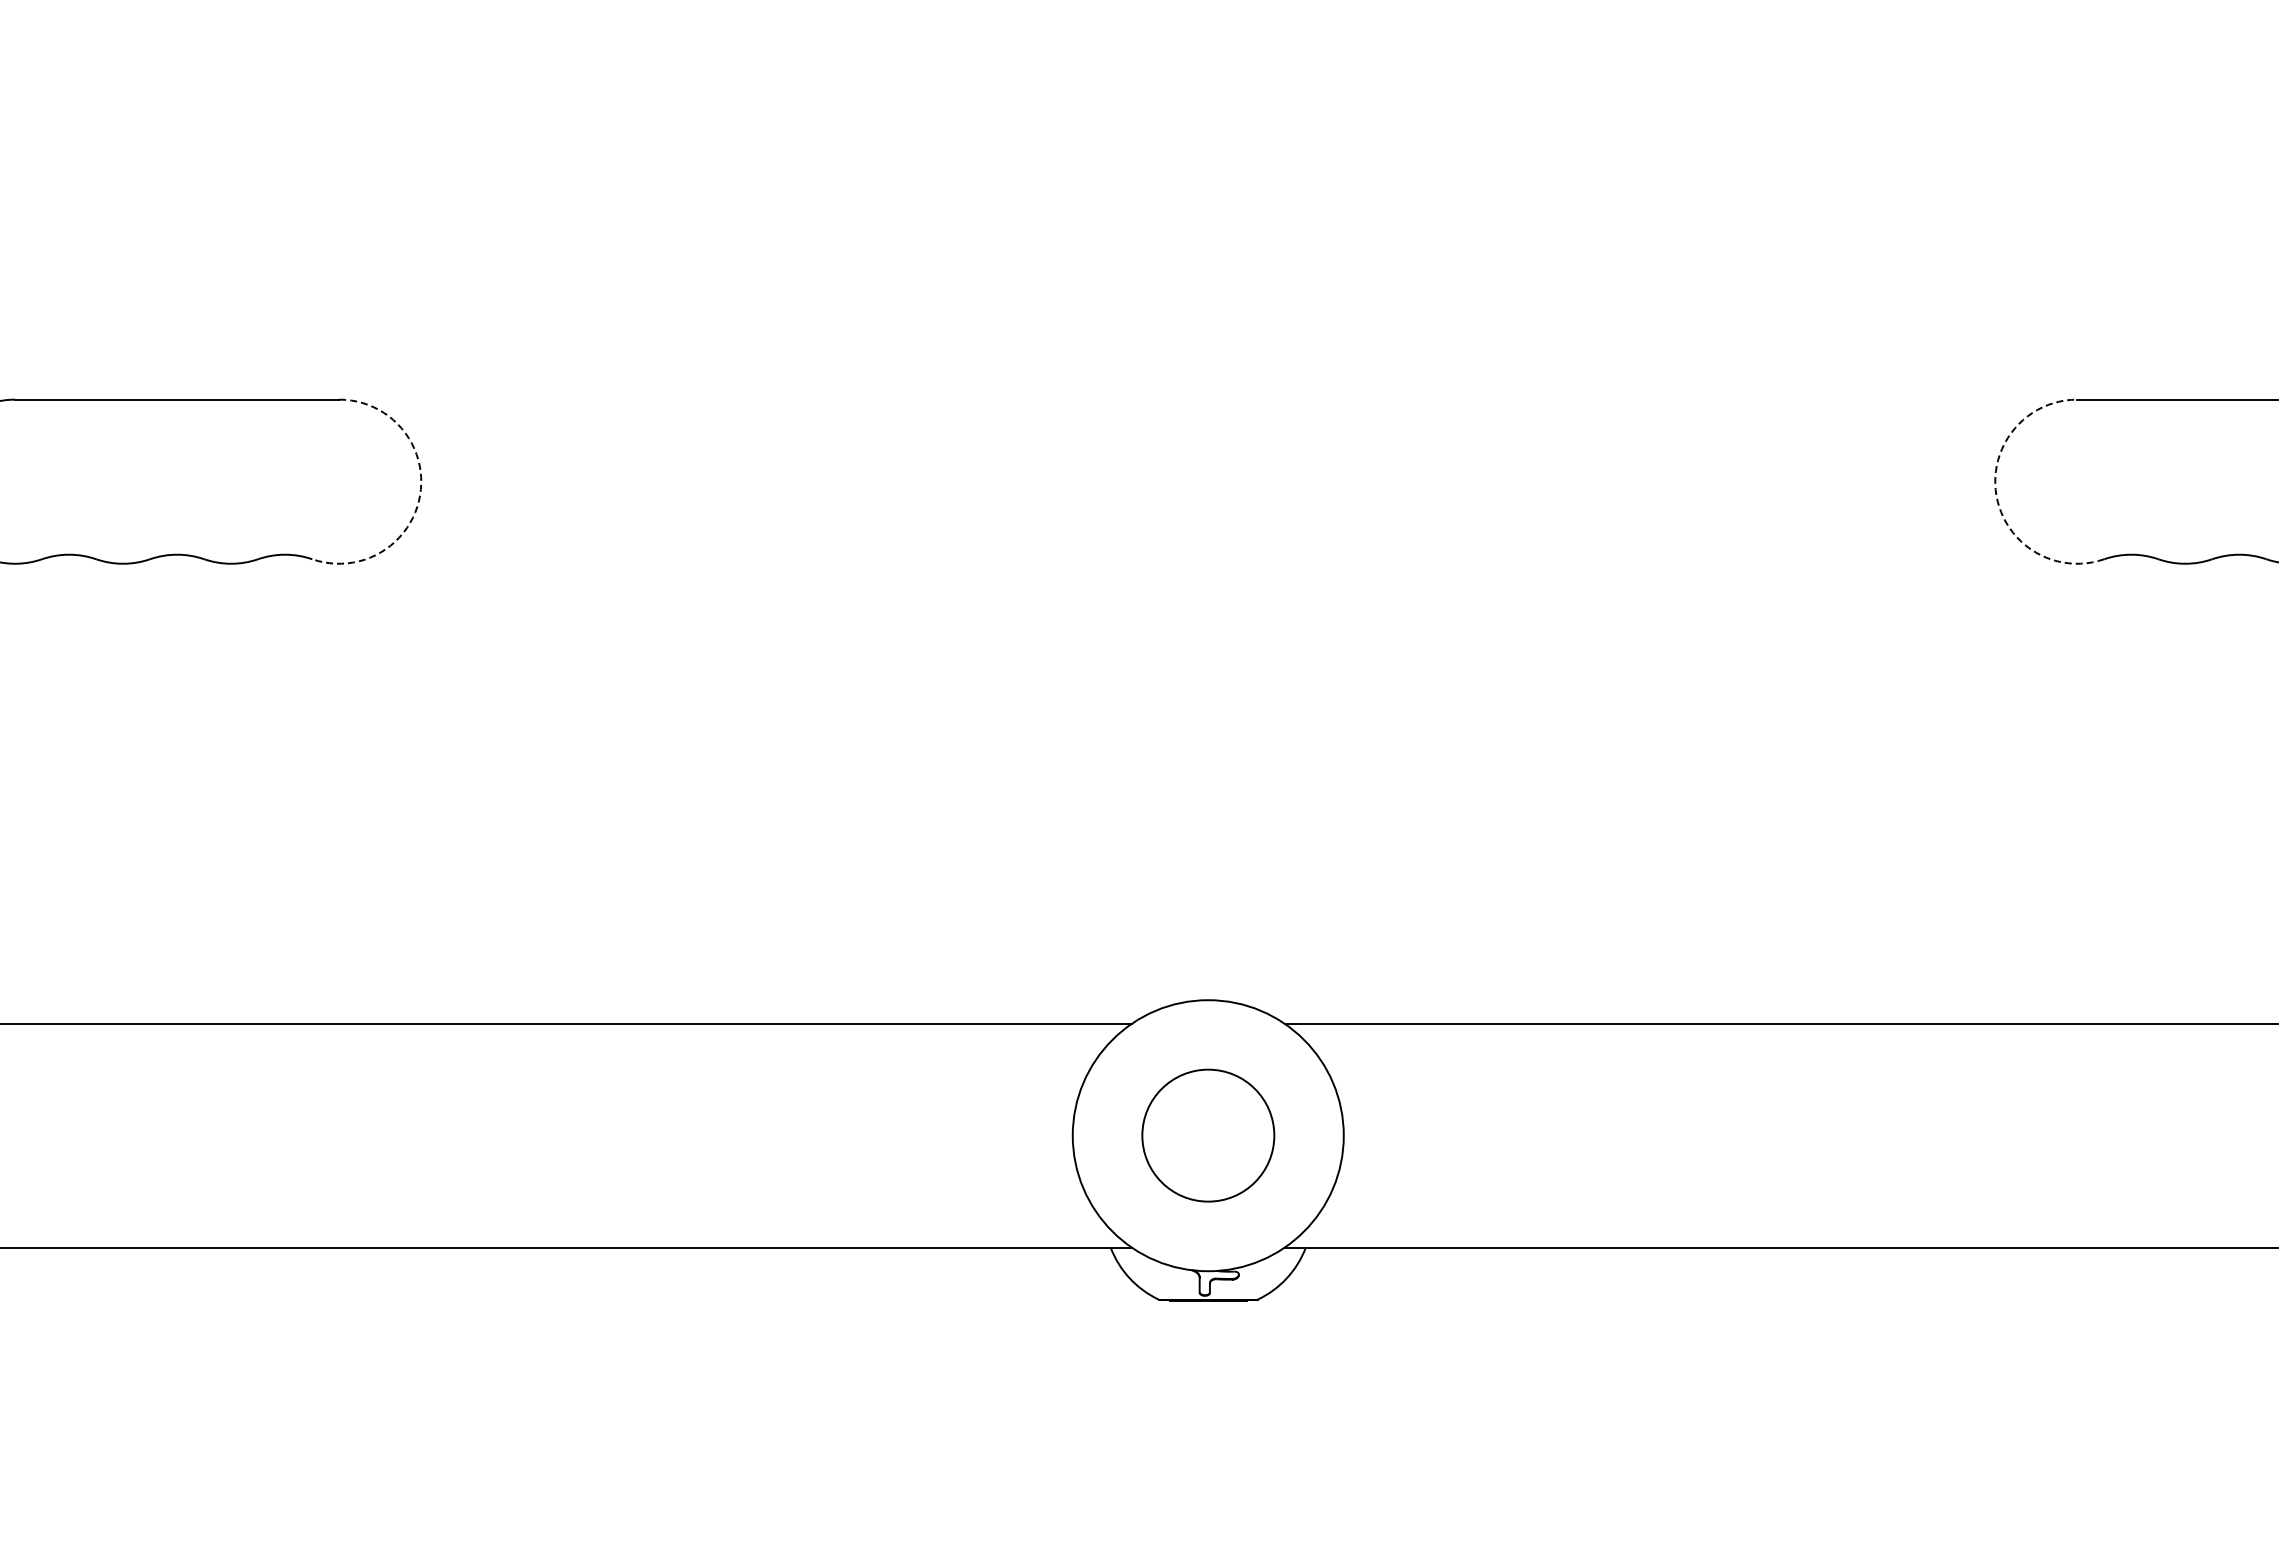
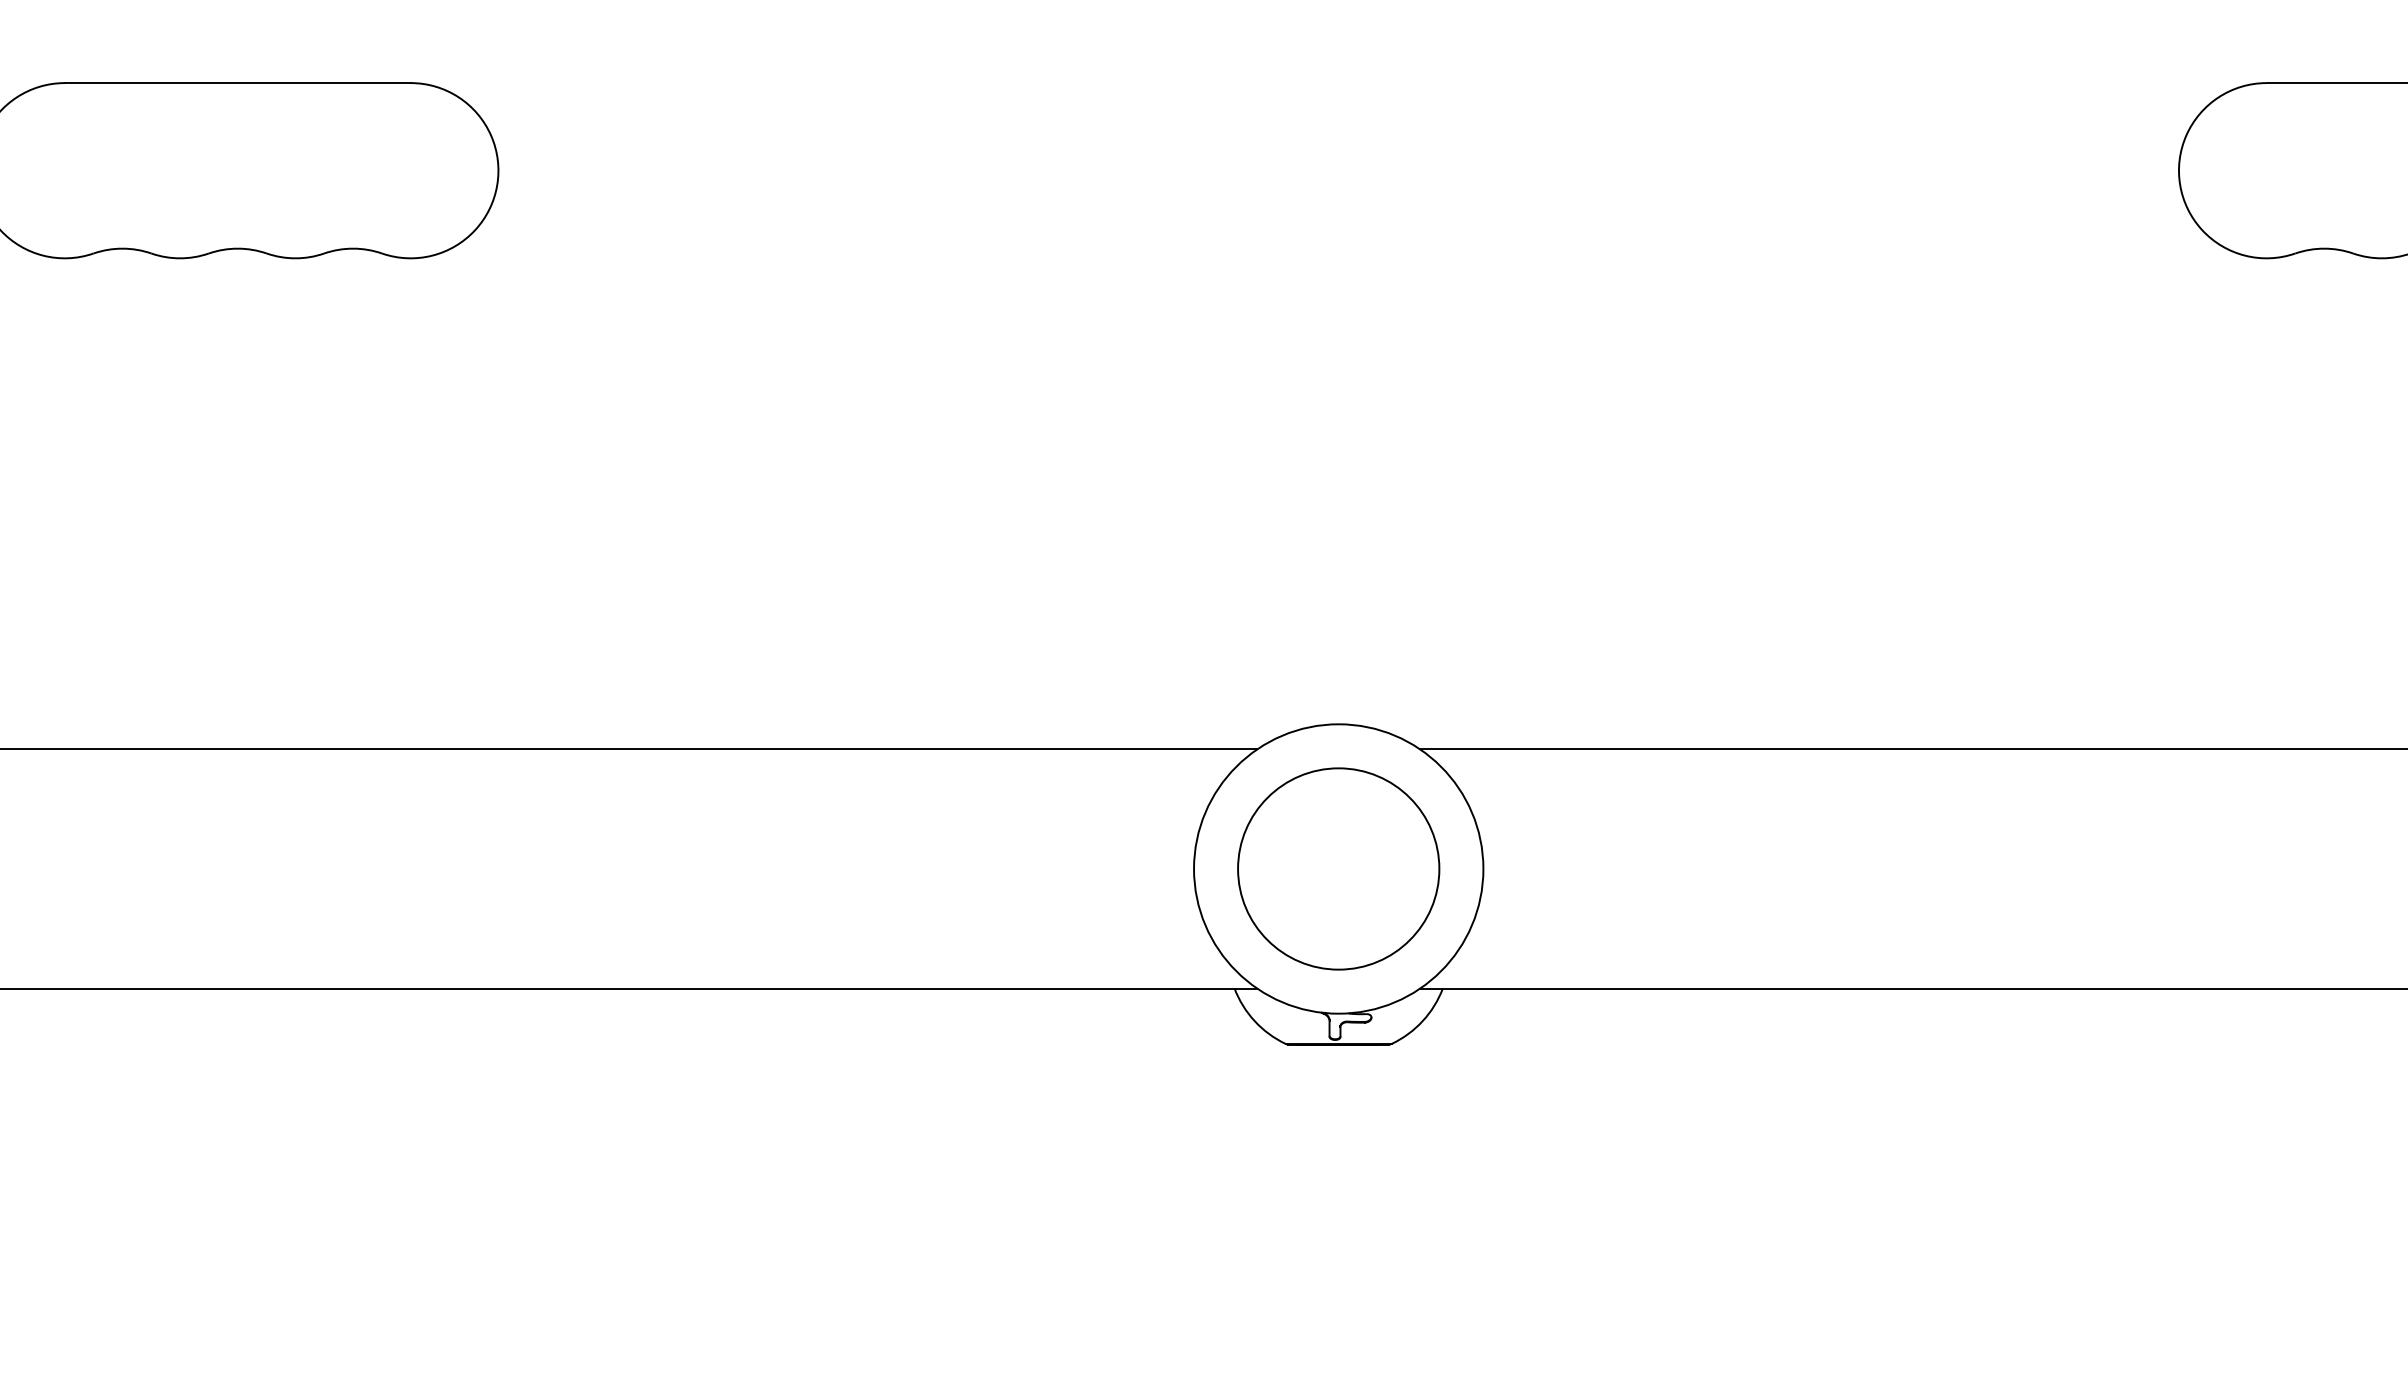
arc: (420, 495) -> (497, 185), dashed -> solid
arc: (1996, 495) -> (2180, 185), dashed -> solid
circle: (1208, 1135) -> (1338, 868), size x1.43

